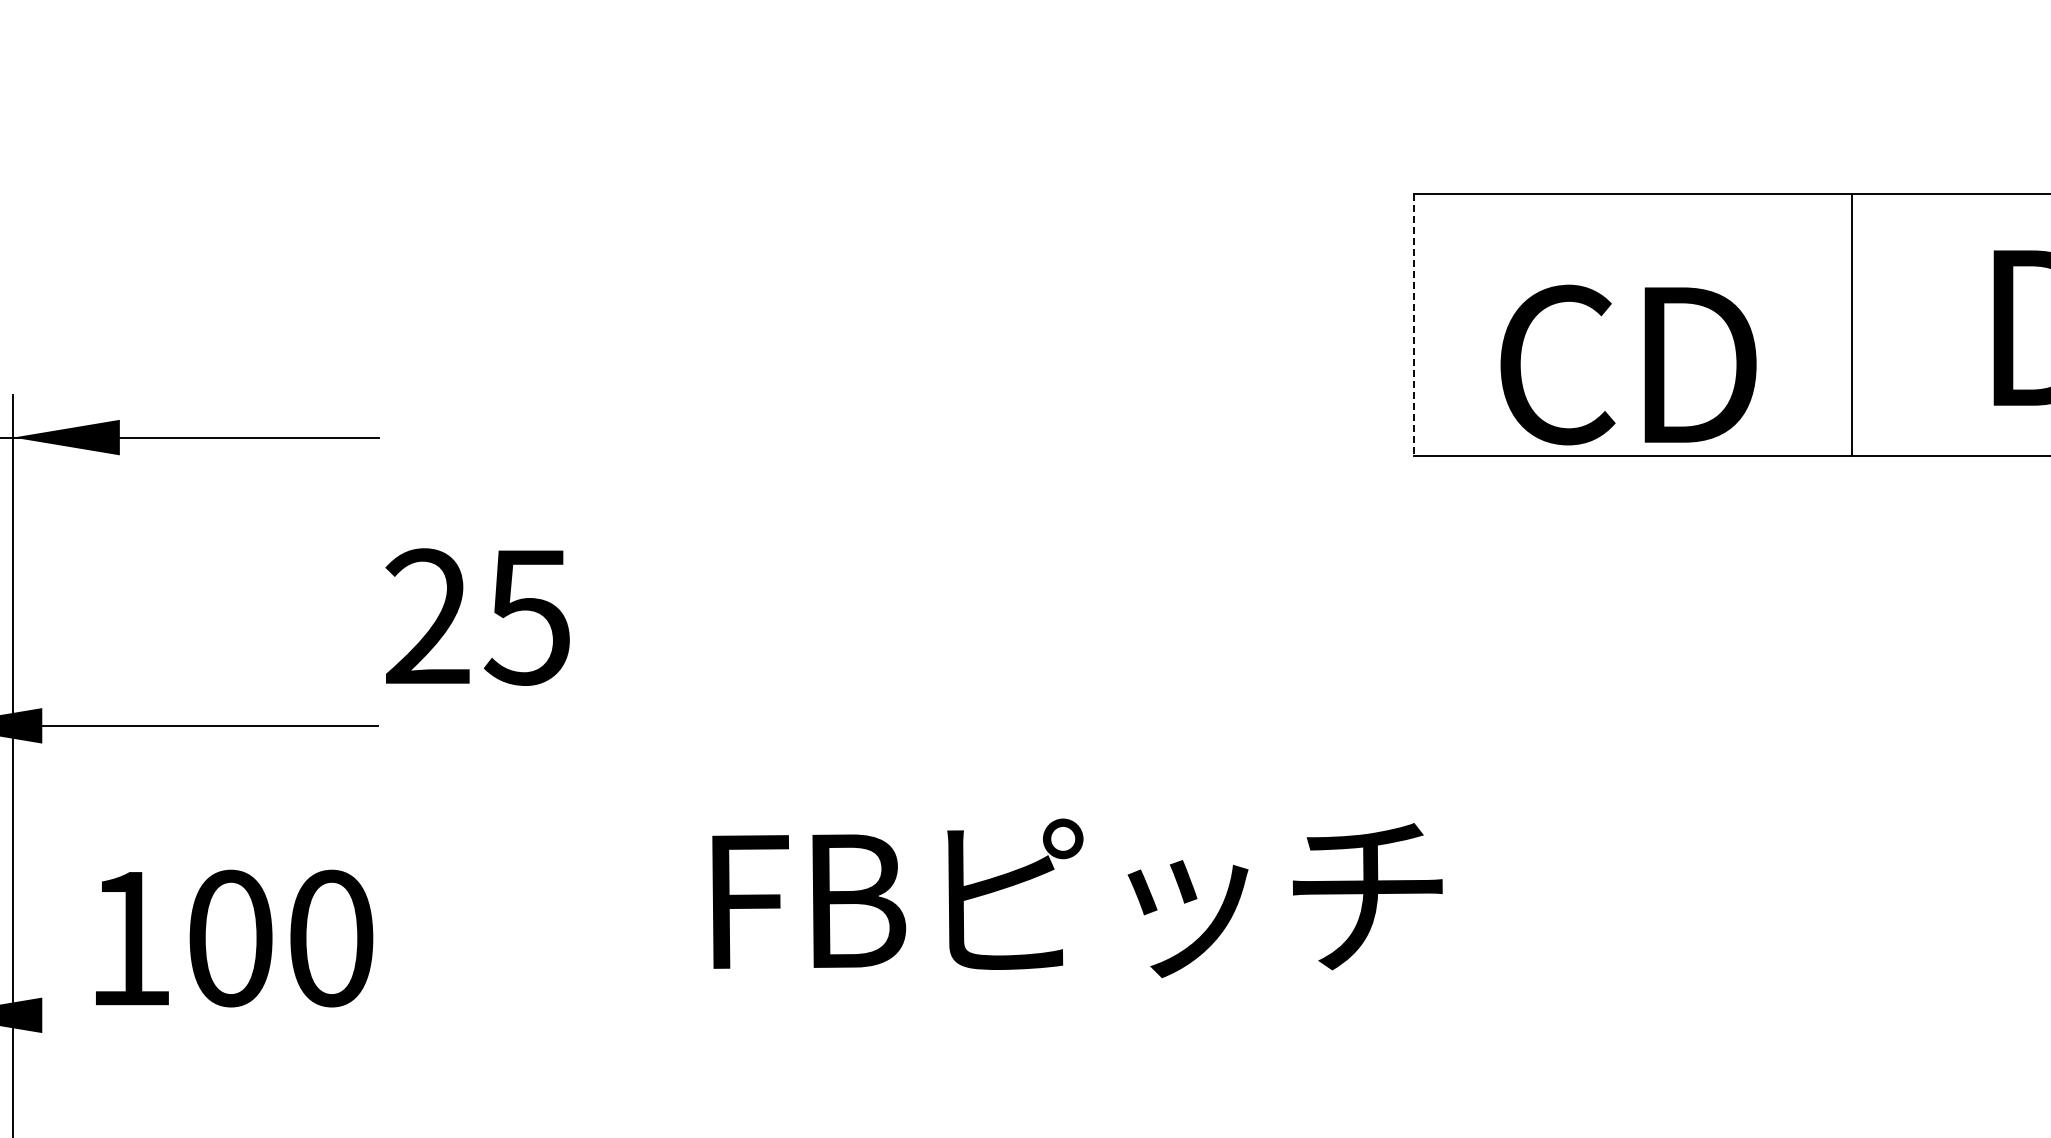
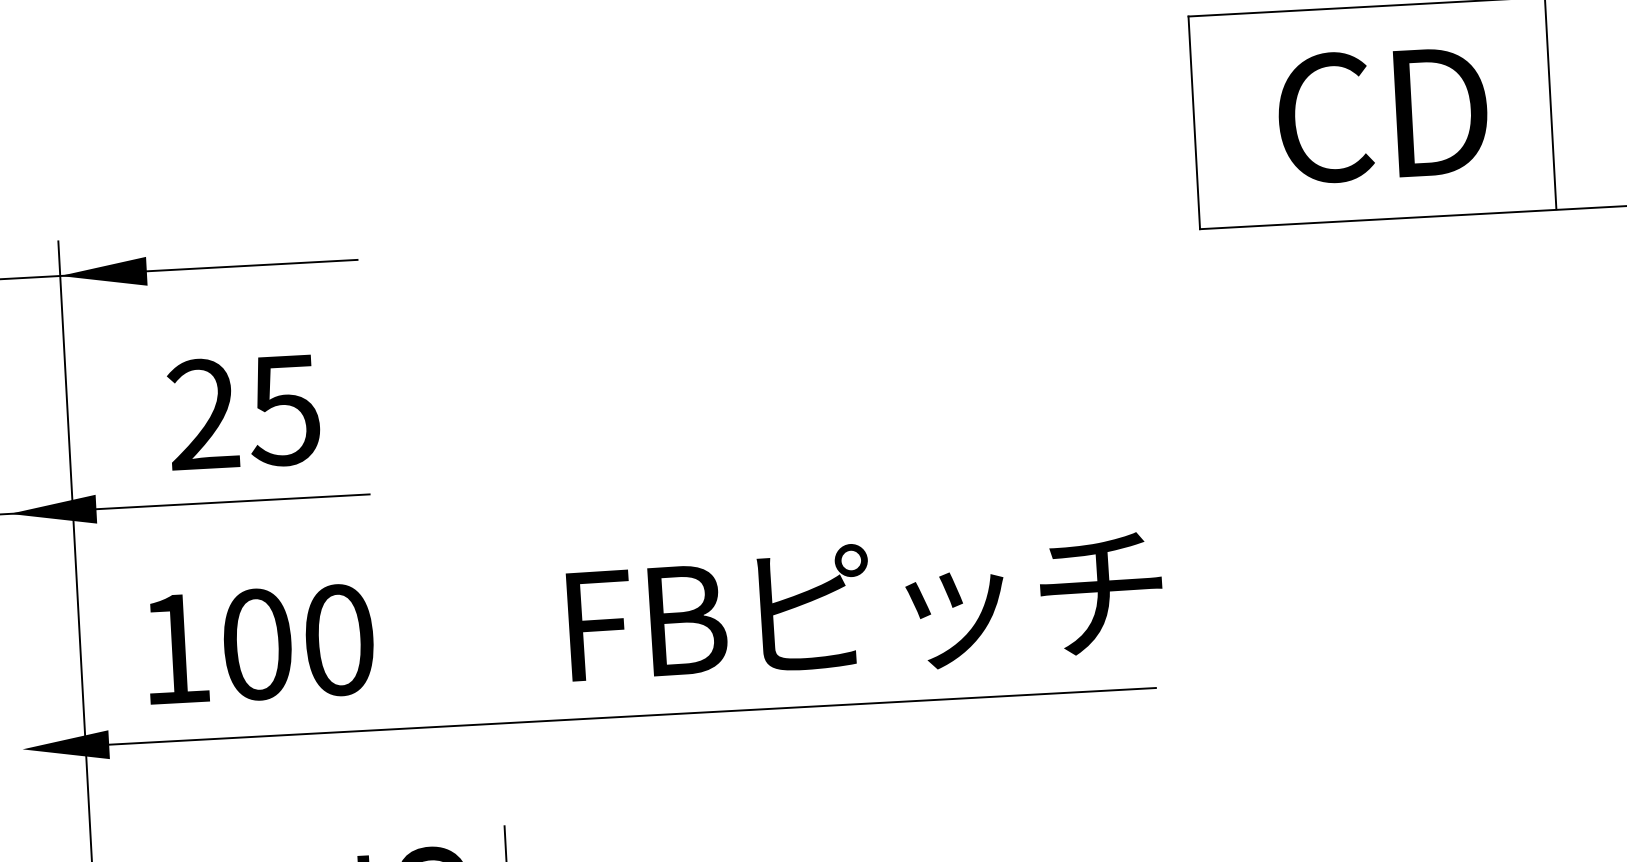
line: (1413, 325) -> (1194, 123), dashed -> solid
text: (1628, 364) -> (1382, 114), moved
text: (477, 616) -> (243, 412), moved
text: (1077, 897) -> (865, 607), moved
text: (234, 938) -> (260, 644), moved
line: (685, 1015) -> (632, 716), added

